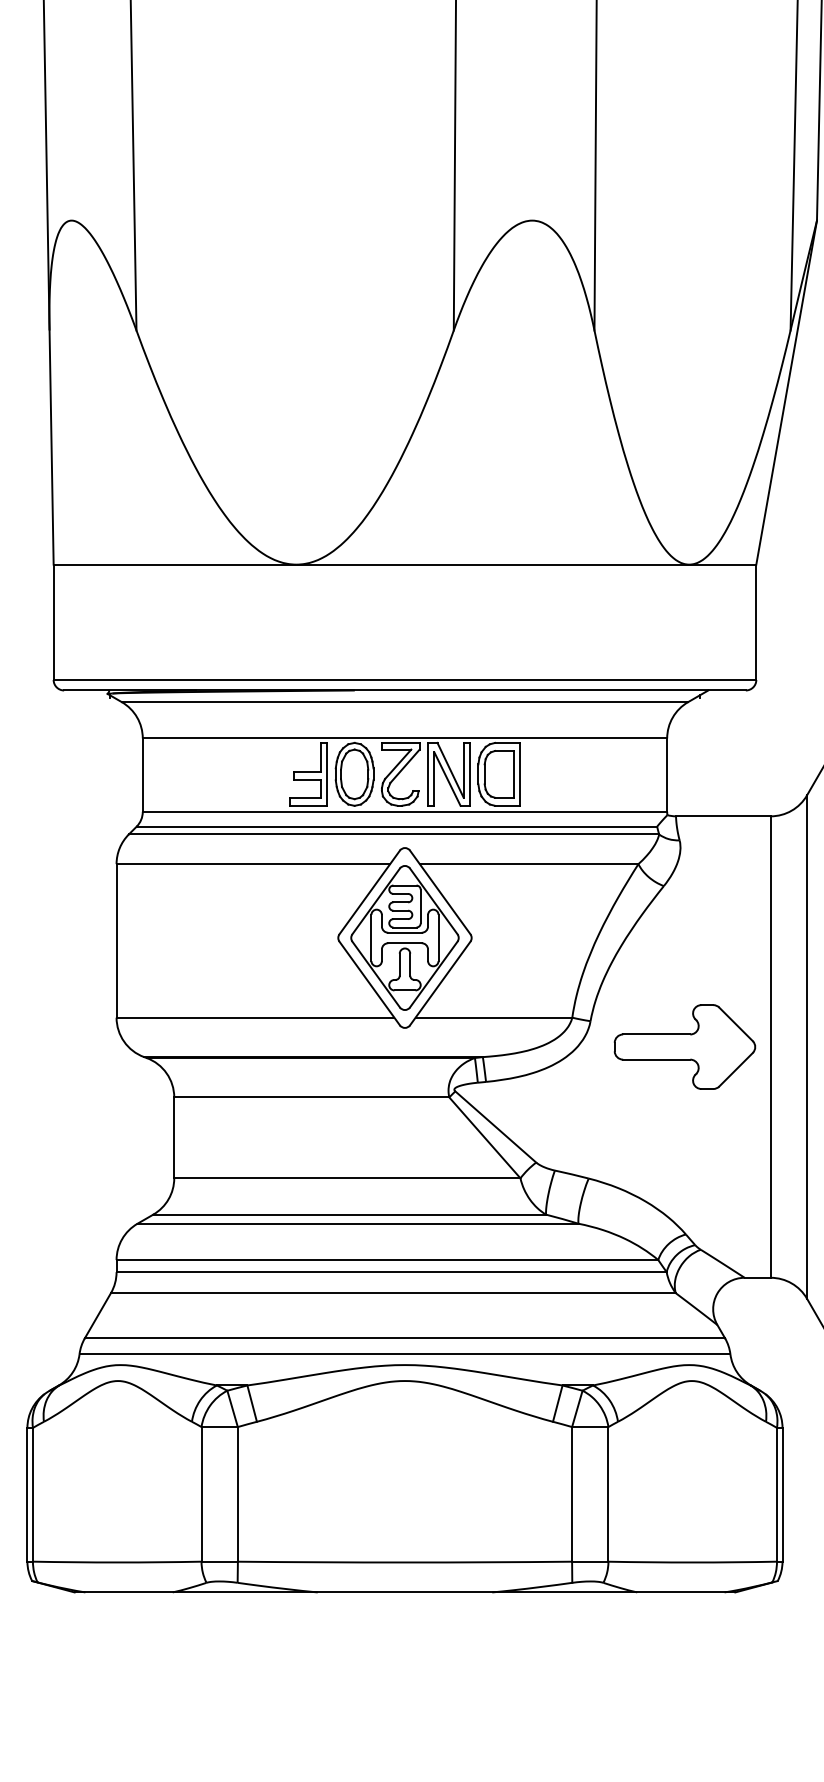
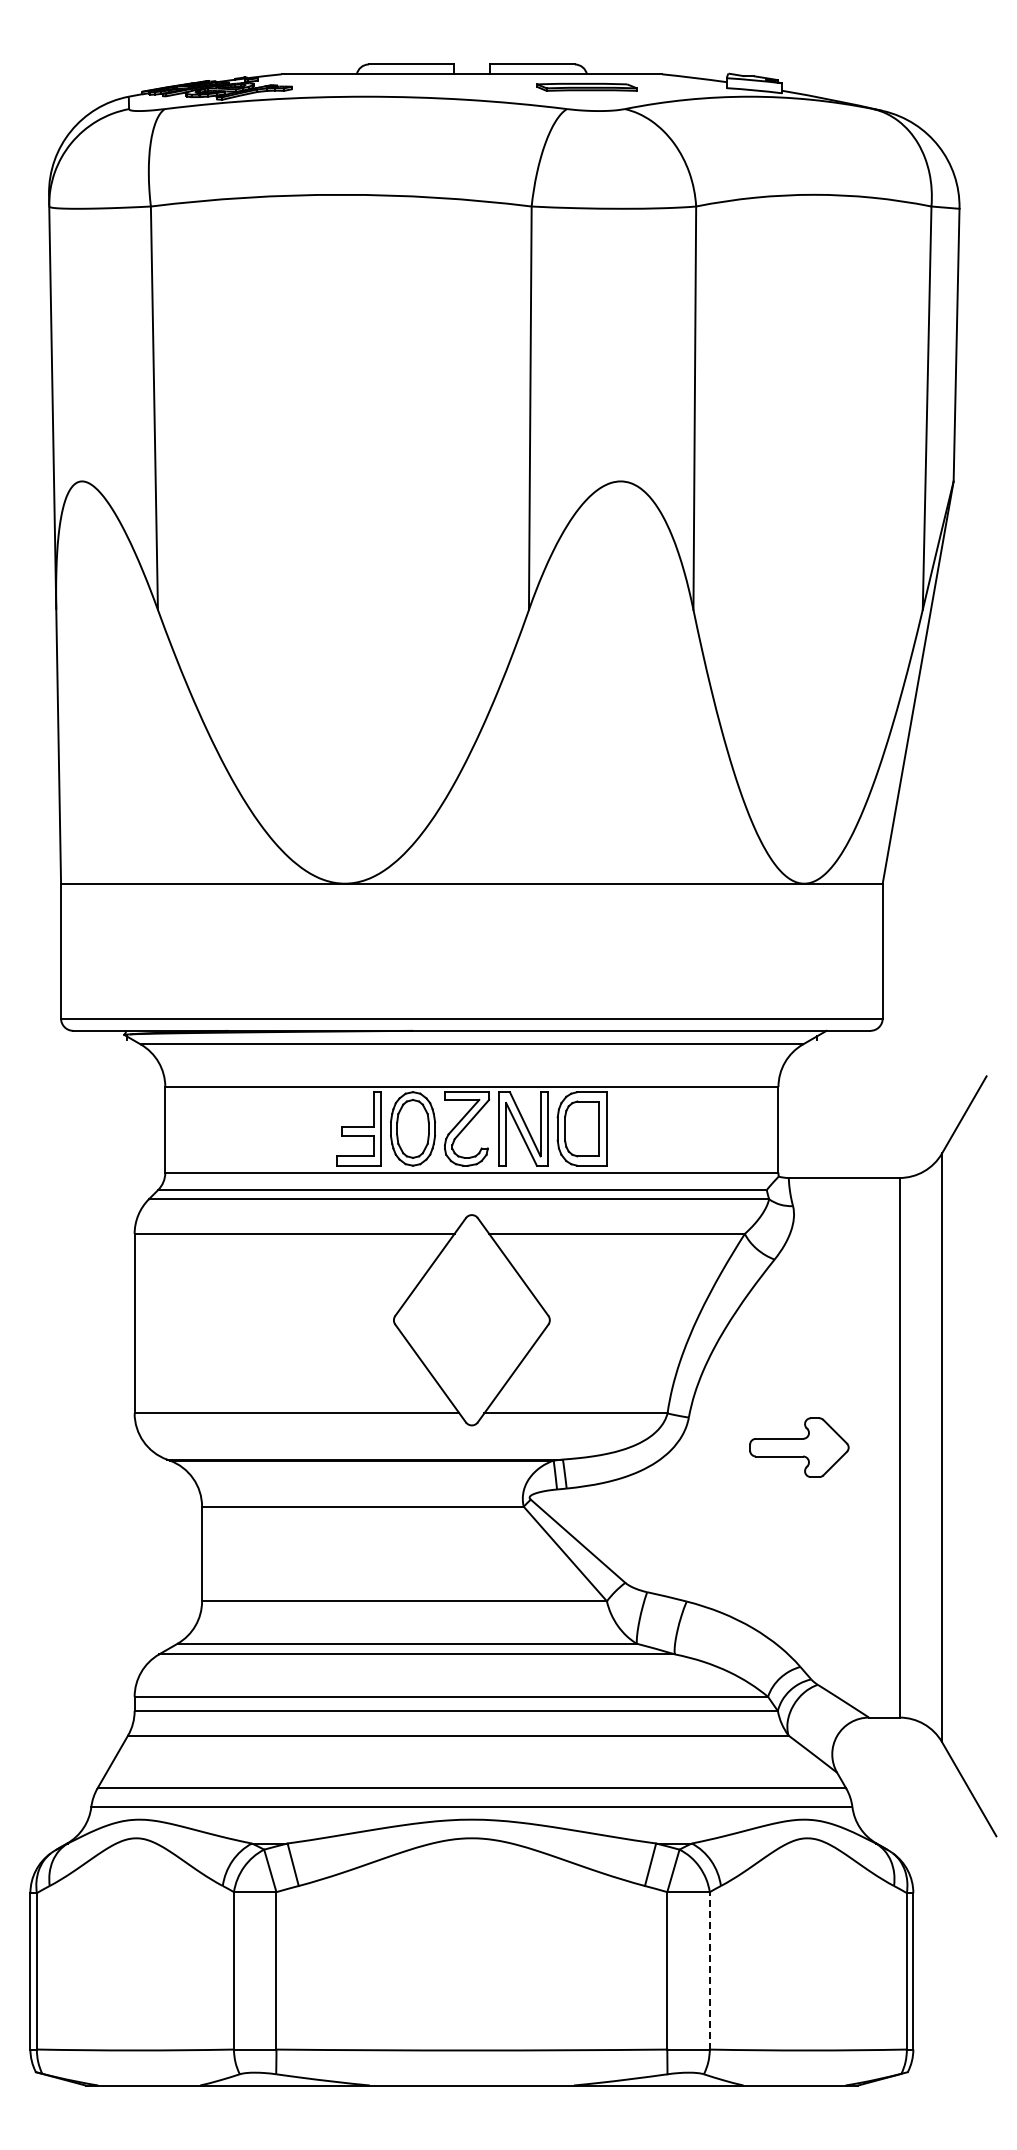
part: (404, 938) -> (471, 1320), removed
part: (685, 1046) -> (799, 1447), size x0.6
line: (608, 1494) -> (709, 1970), solid -> dashed

